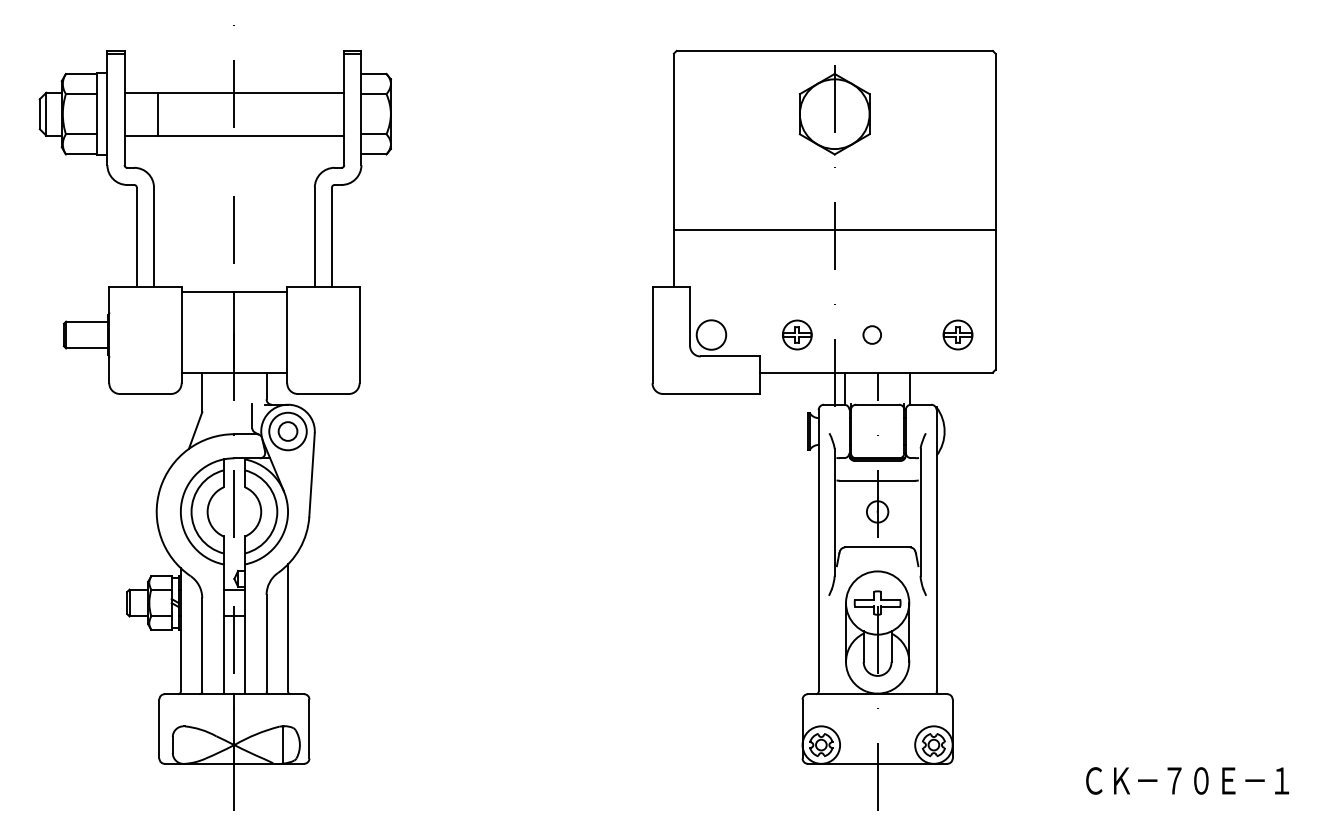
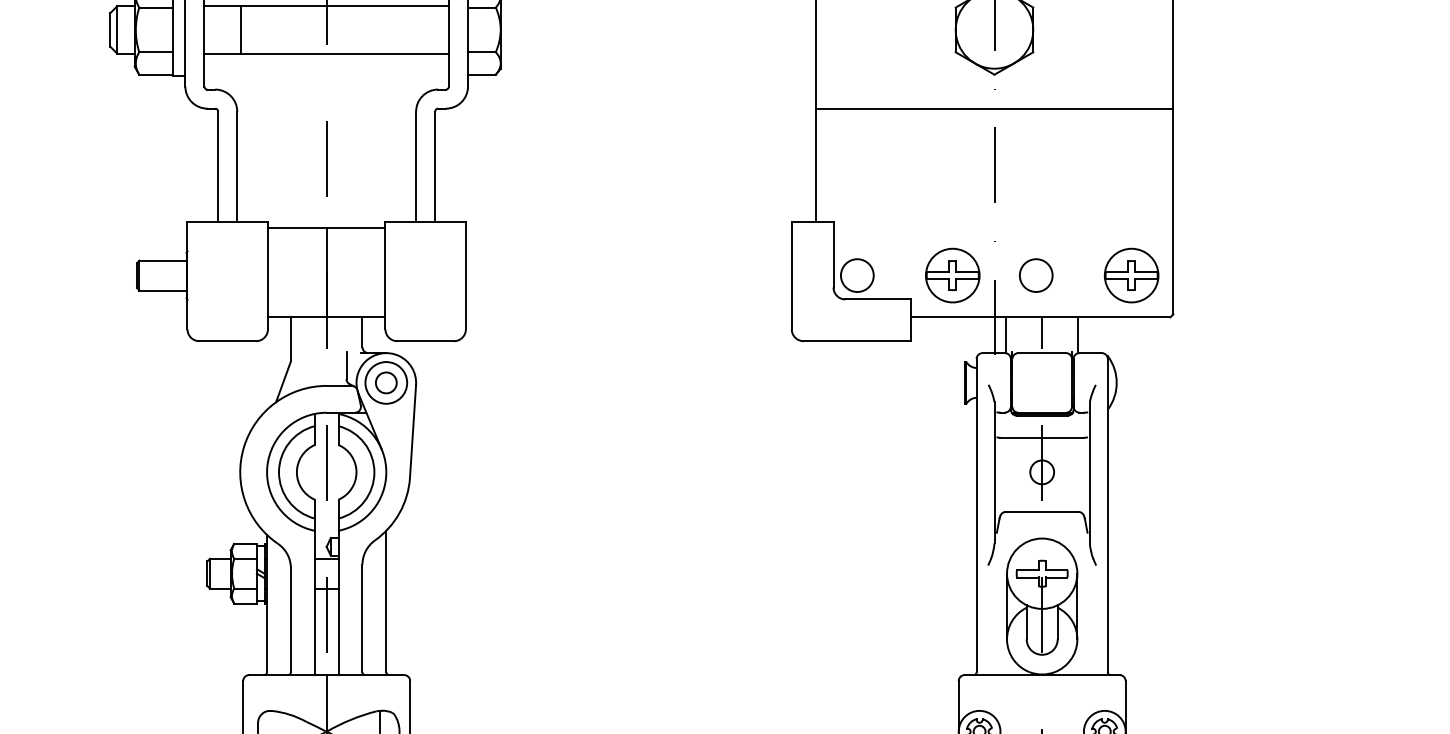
line: (834, 229) -> (994, 108), moved
part: (797, 334) -> (953, 274), size x1.67
circle: (872, 334) -> (1036, 274), size x1.67
part: (957, 334) -> (1131, 274), size x1.67

